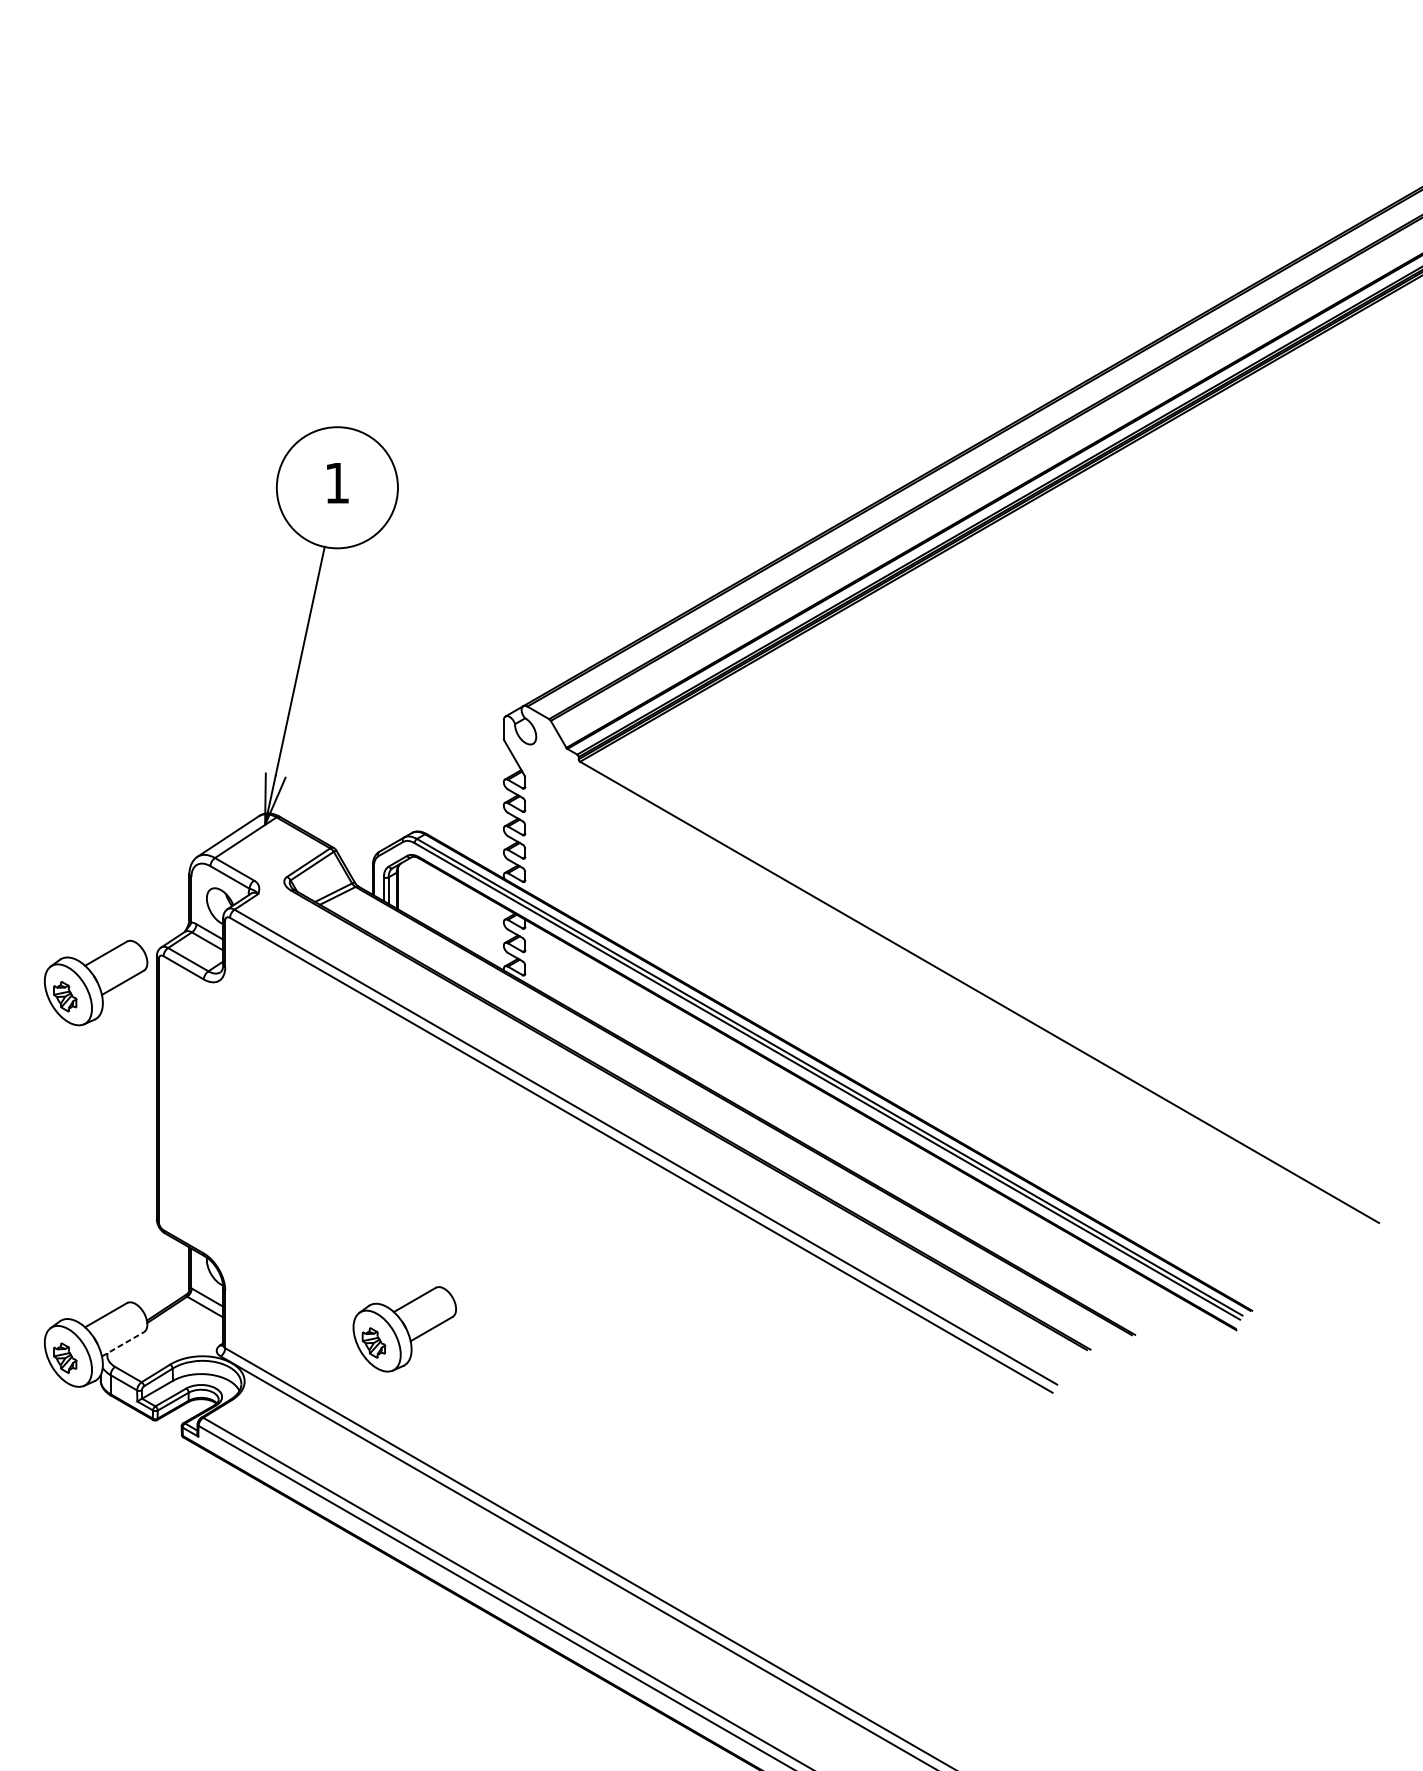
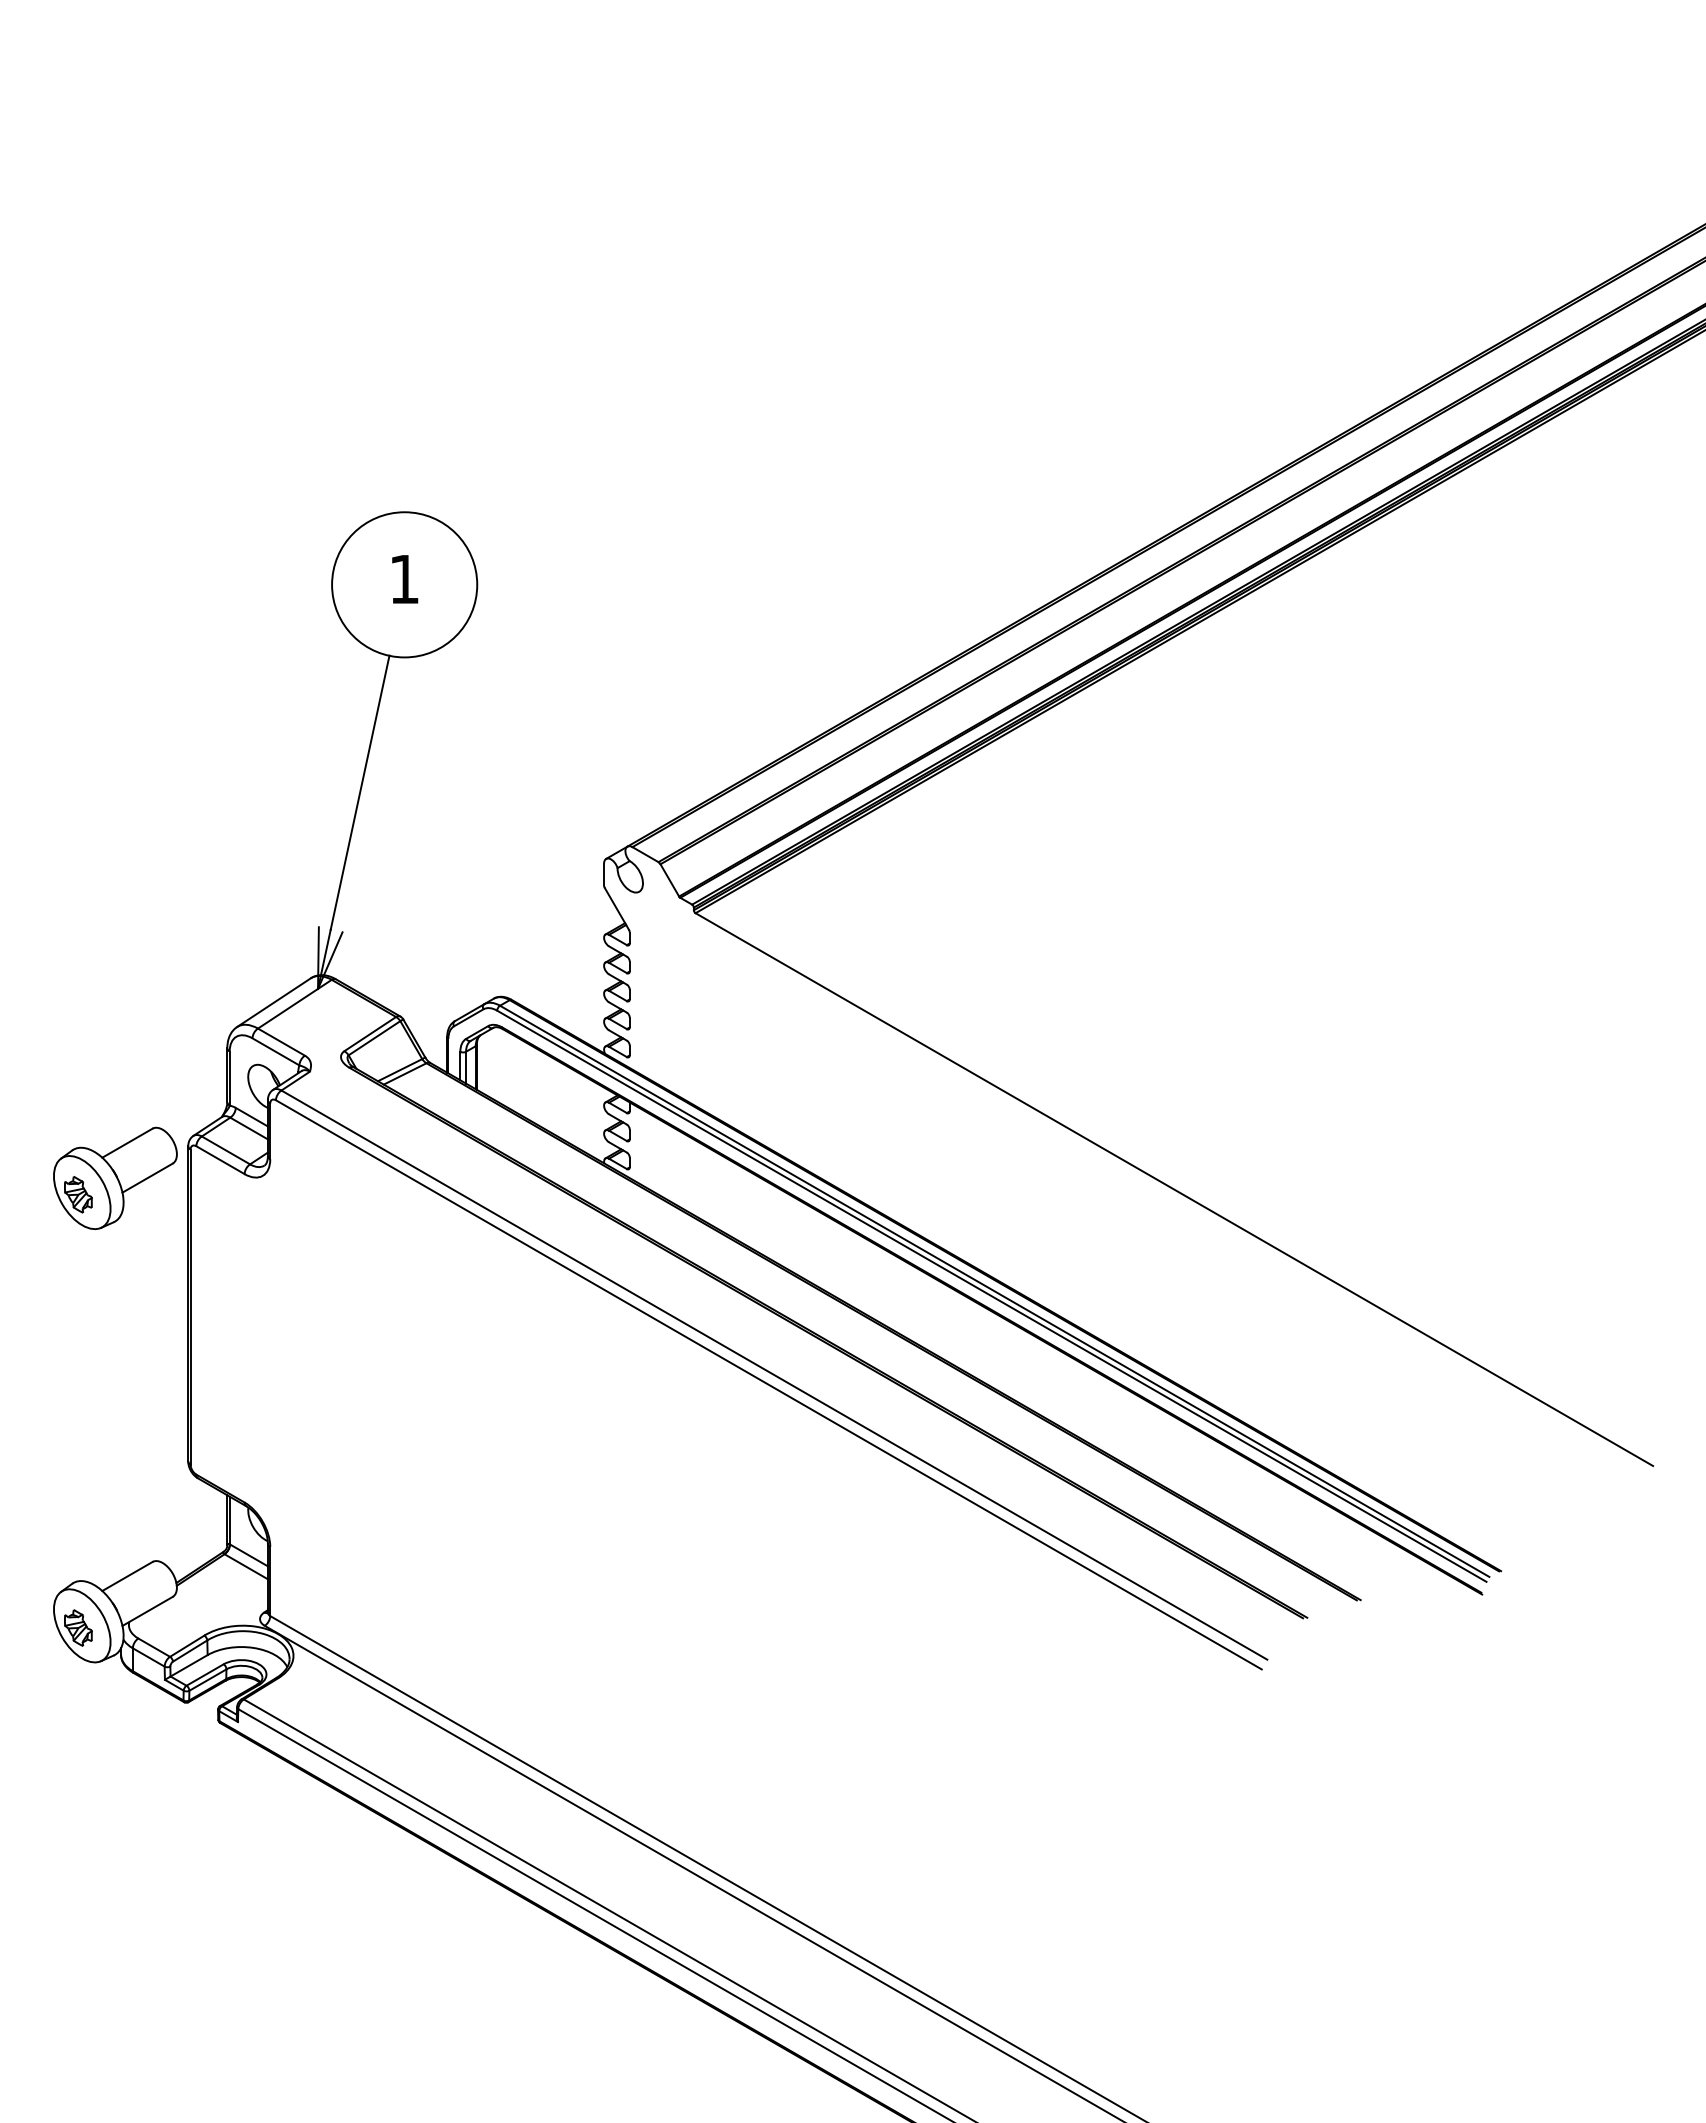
part: (404, 1329) -> (485, 1593), removed
line: (123, 1344) -> (148, 1611), dashed -> solid

